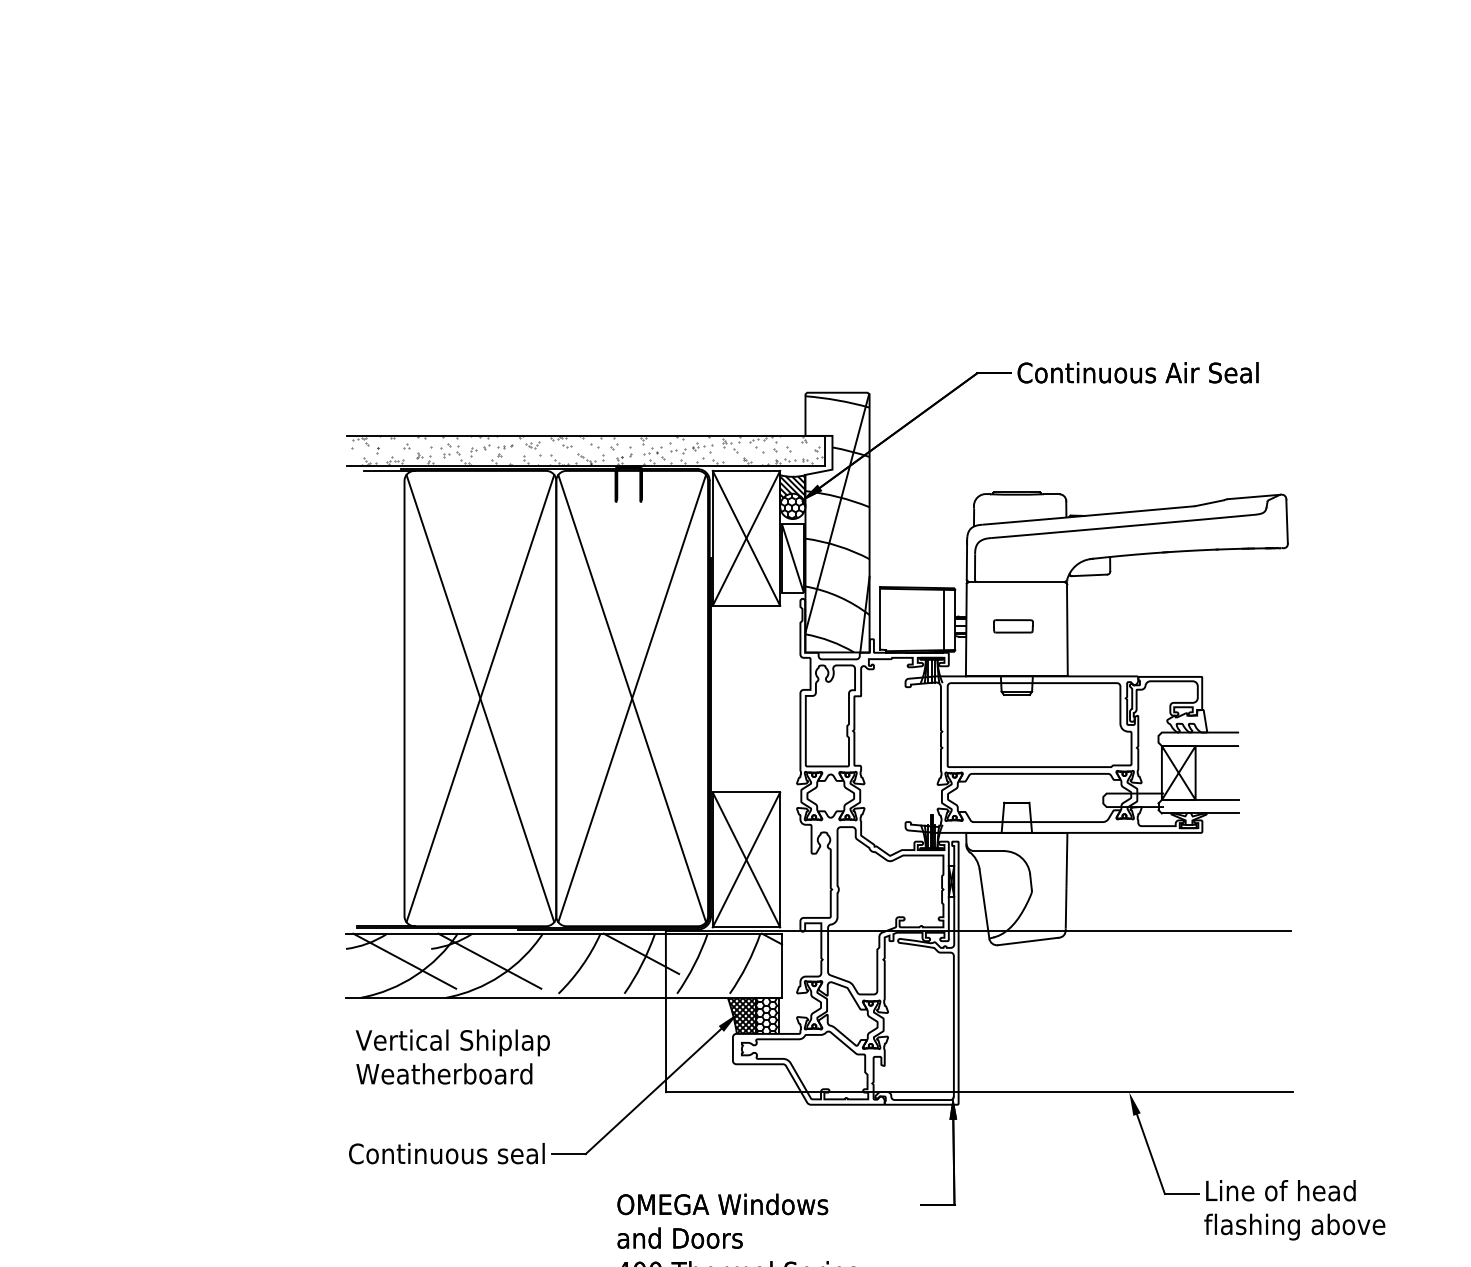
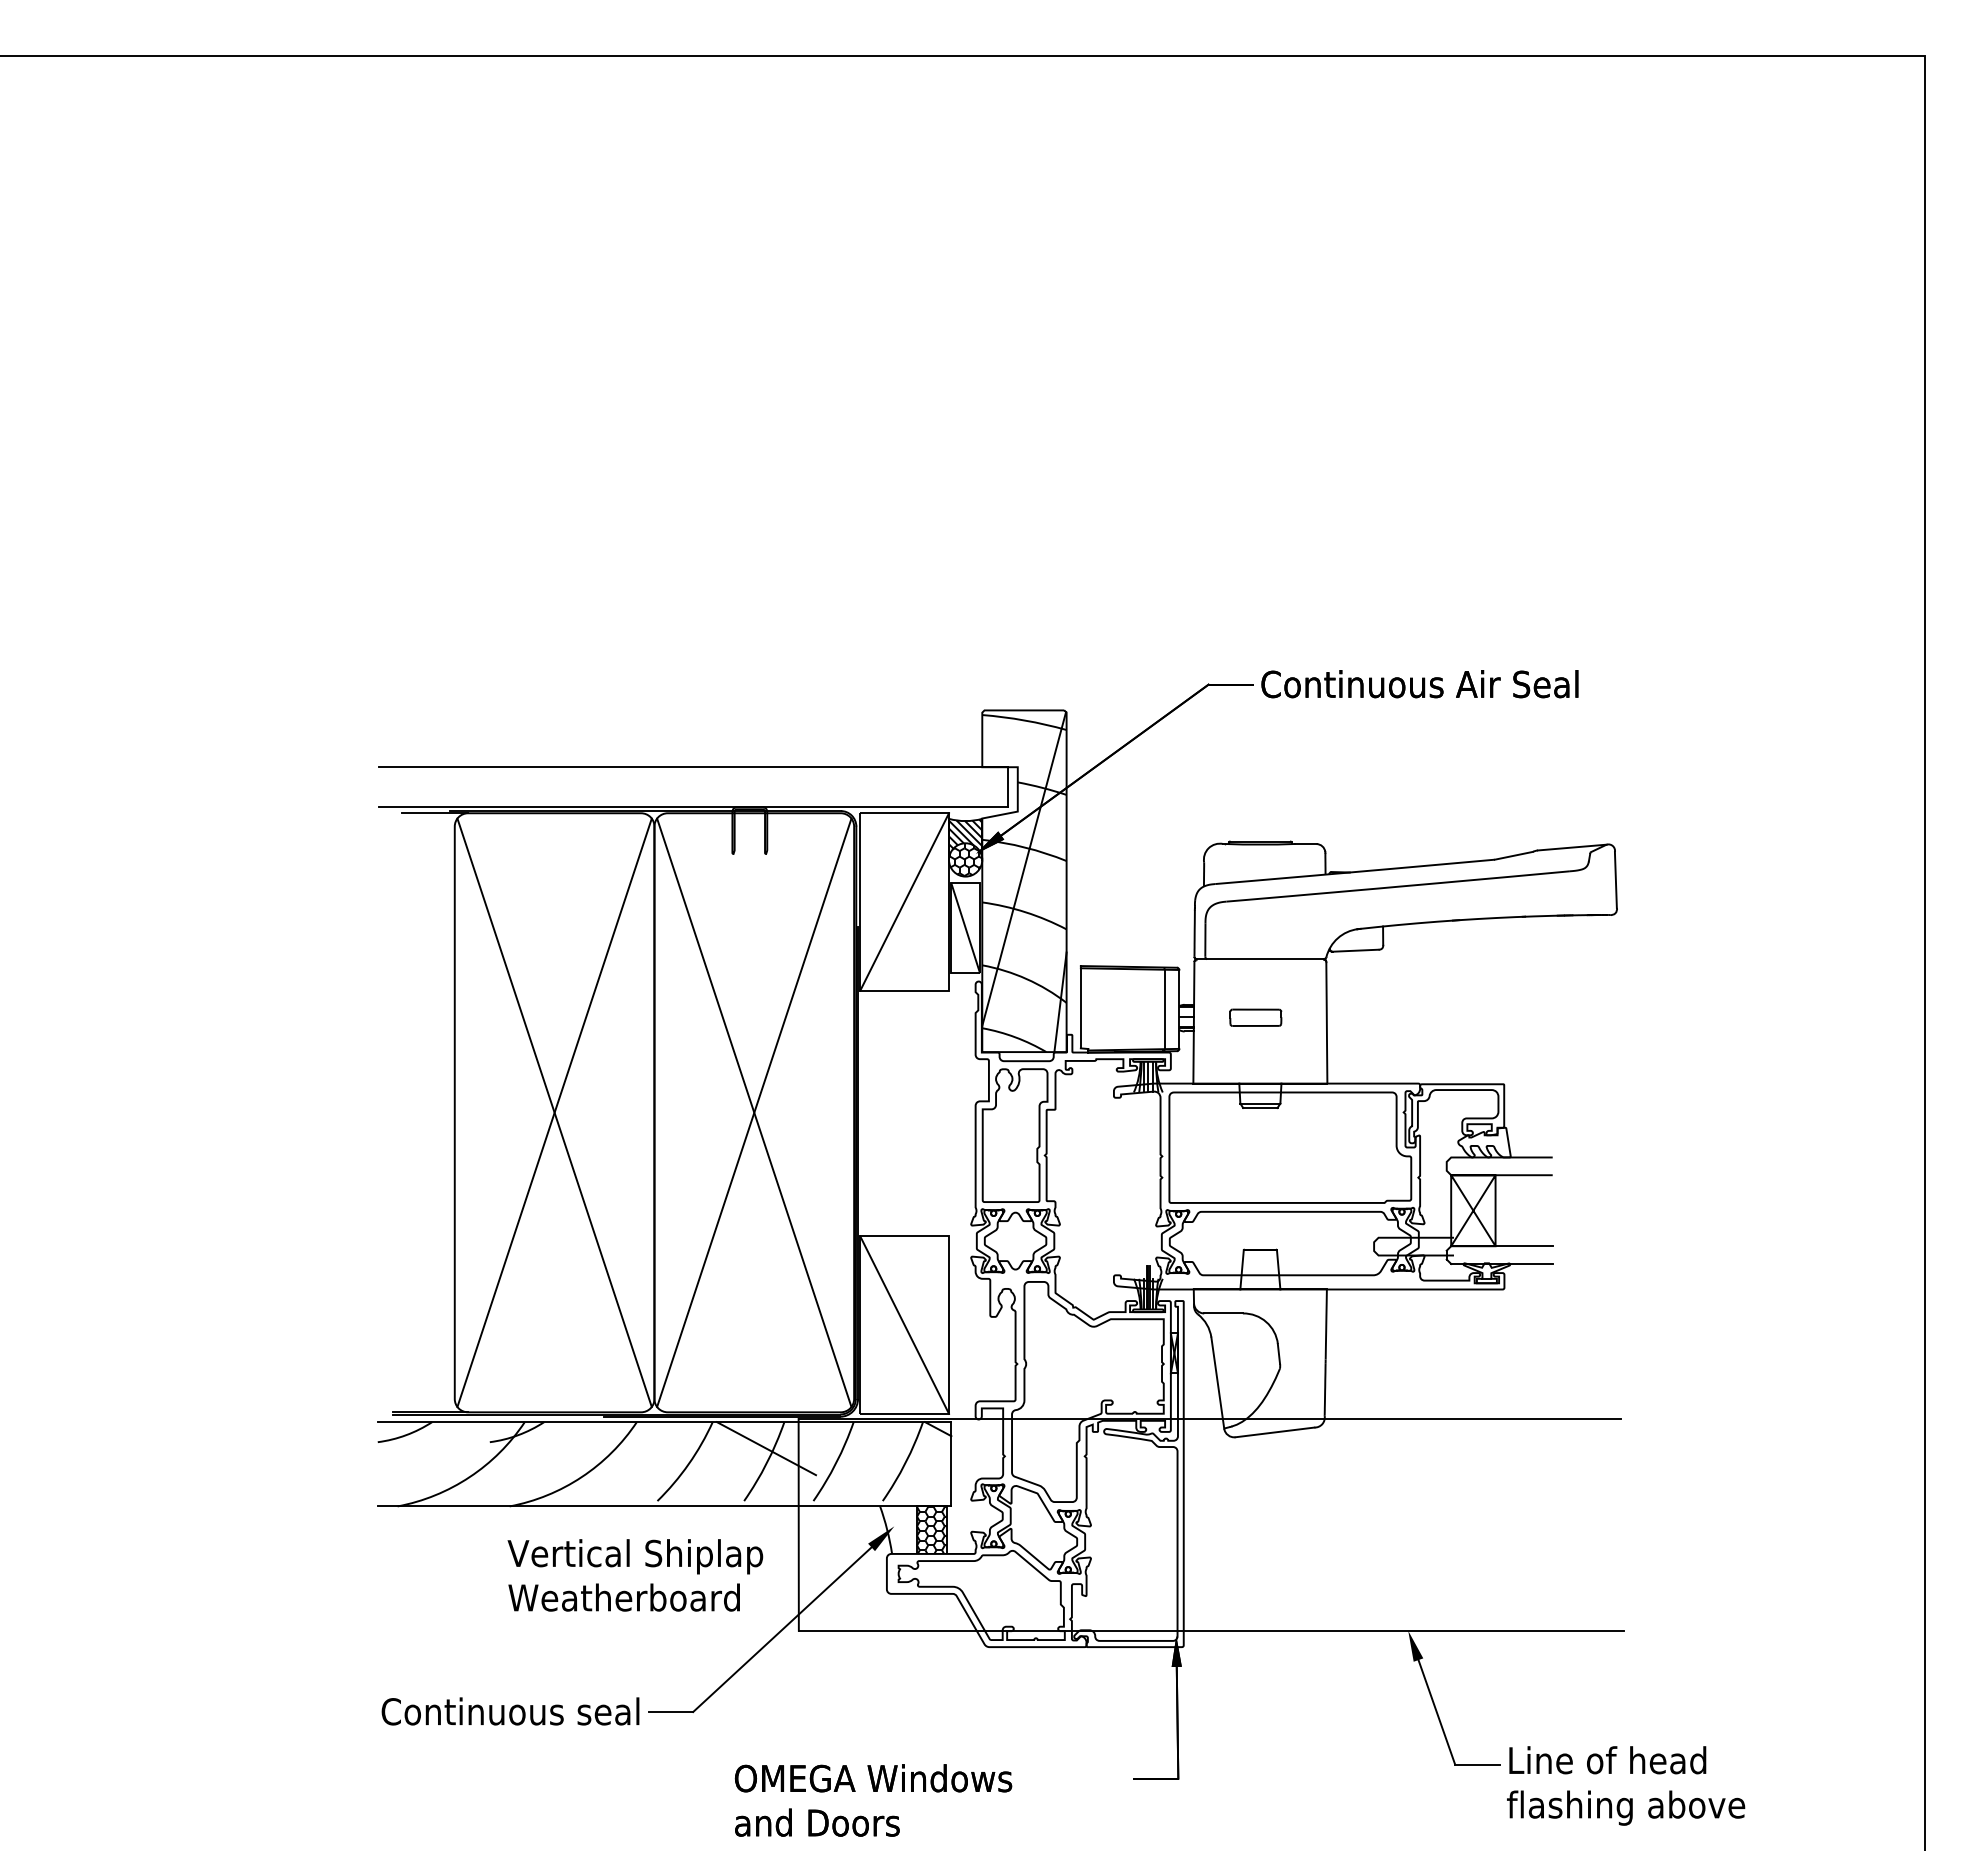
hatch: (586, 450) -> (694, 786), removed
line: (746, 537) -> (904, 901), removed
line: (746, 859) -> (904, 1324), removed
line: (404, 961) -> (454, 1458), removed
line: (489, 961) -> (566, 1458), removed
hatch: (741, 1015) -> (898, 1529), removed
text: (452, 1057) -> (635, 1575), moved

